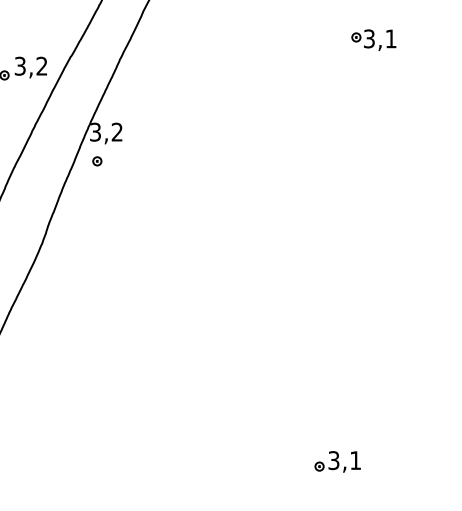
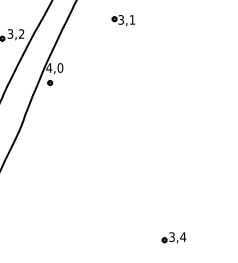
part: (371, 39) -> (122, 20), moved
text: (105, 131) -> (54, 67), 3,2 -> 4,0
text: (356, 459) -> (183, 236), 3,1 -> 3,4

